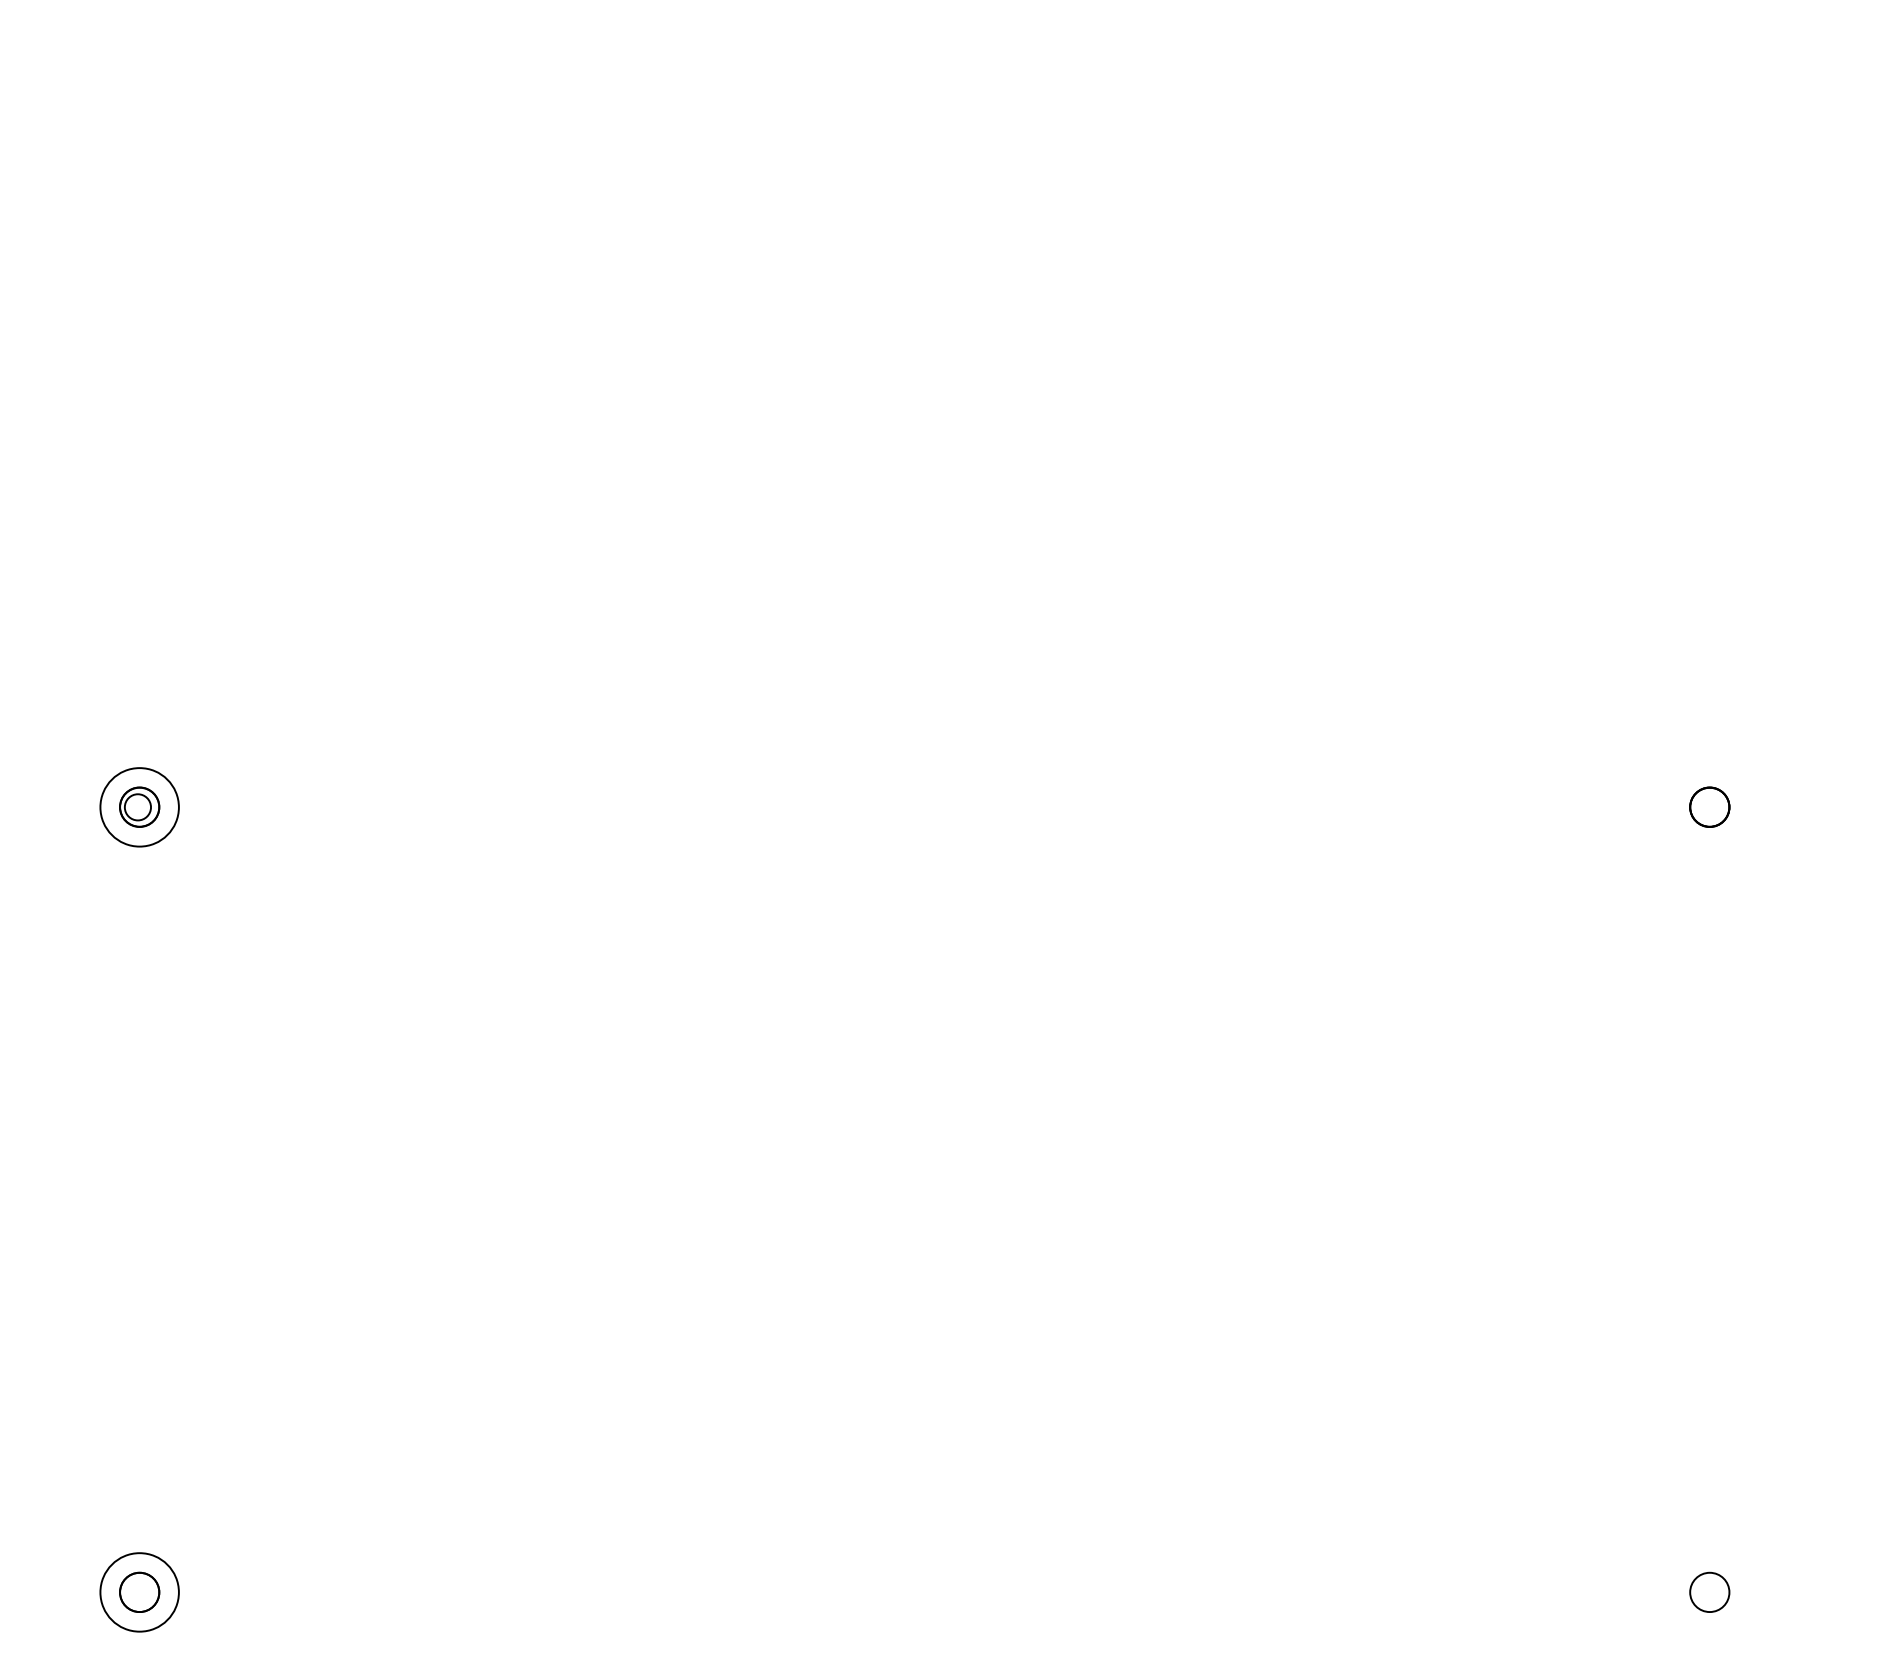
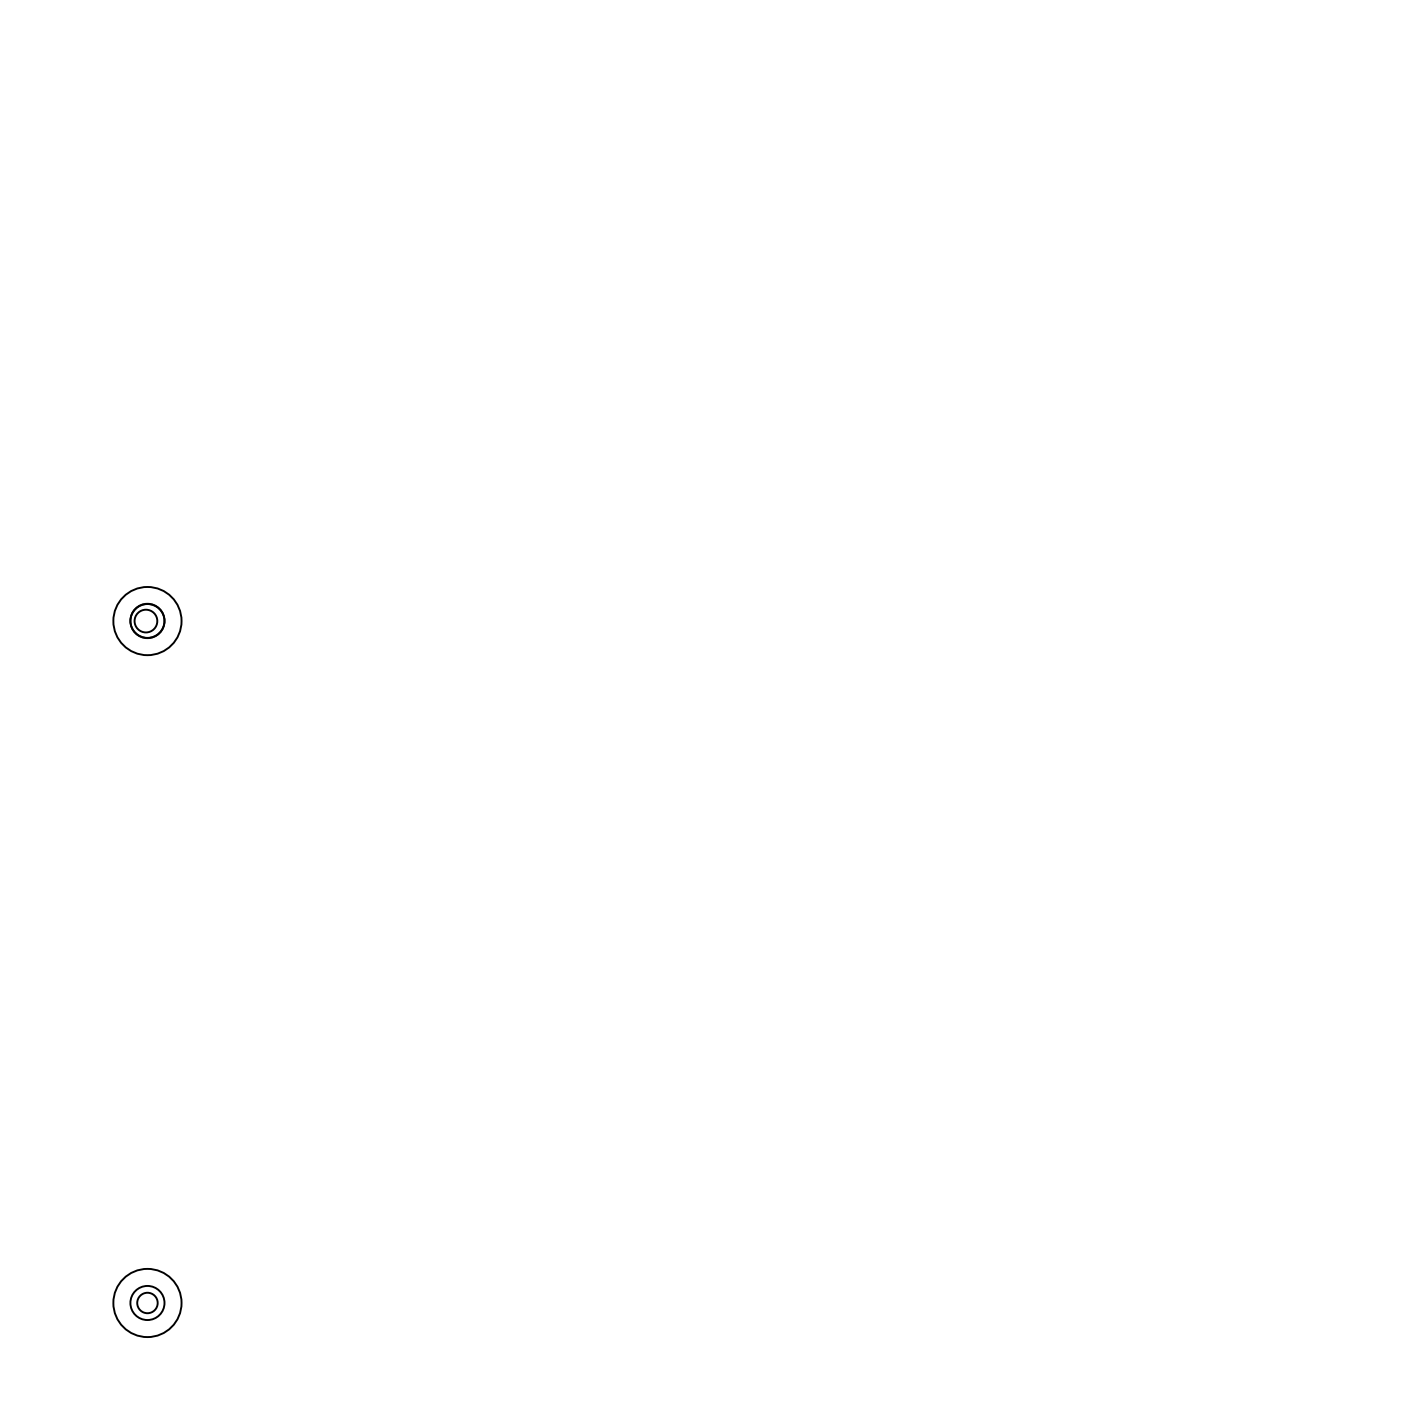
circle: (139, 1592) -> (147, 1303), size x0.6

